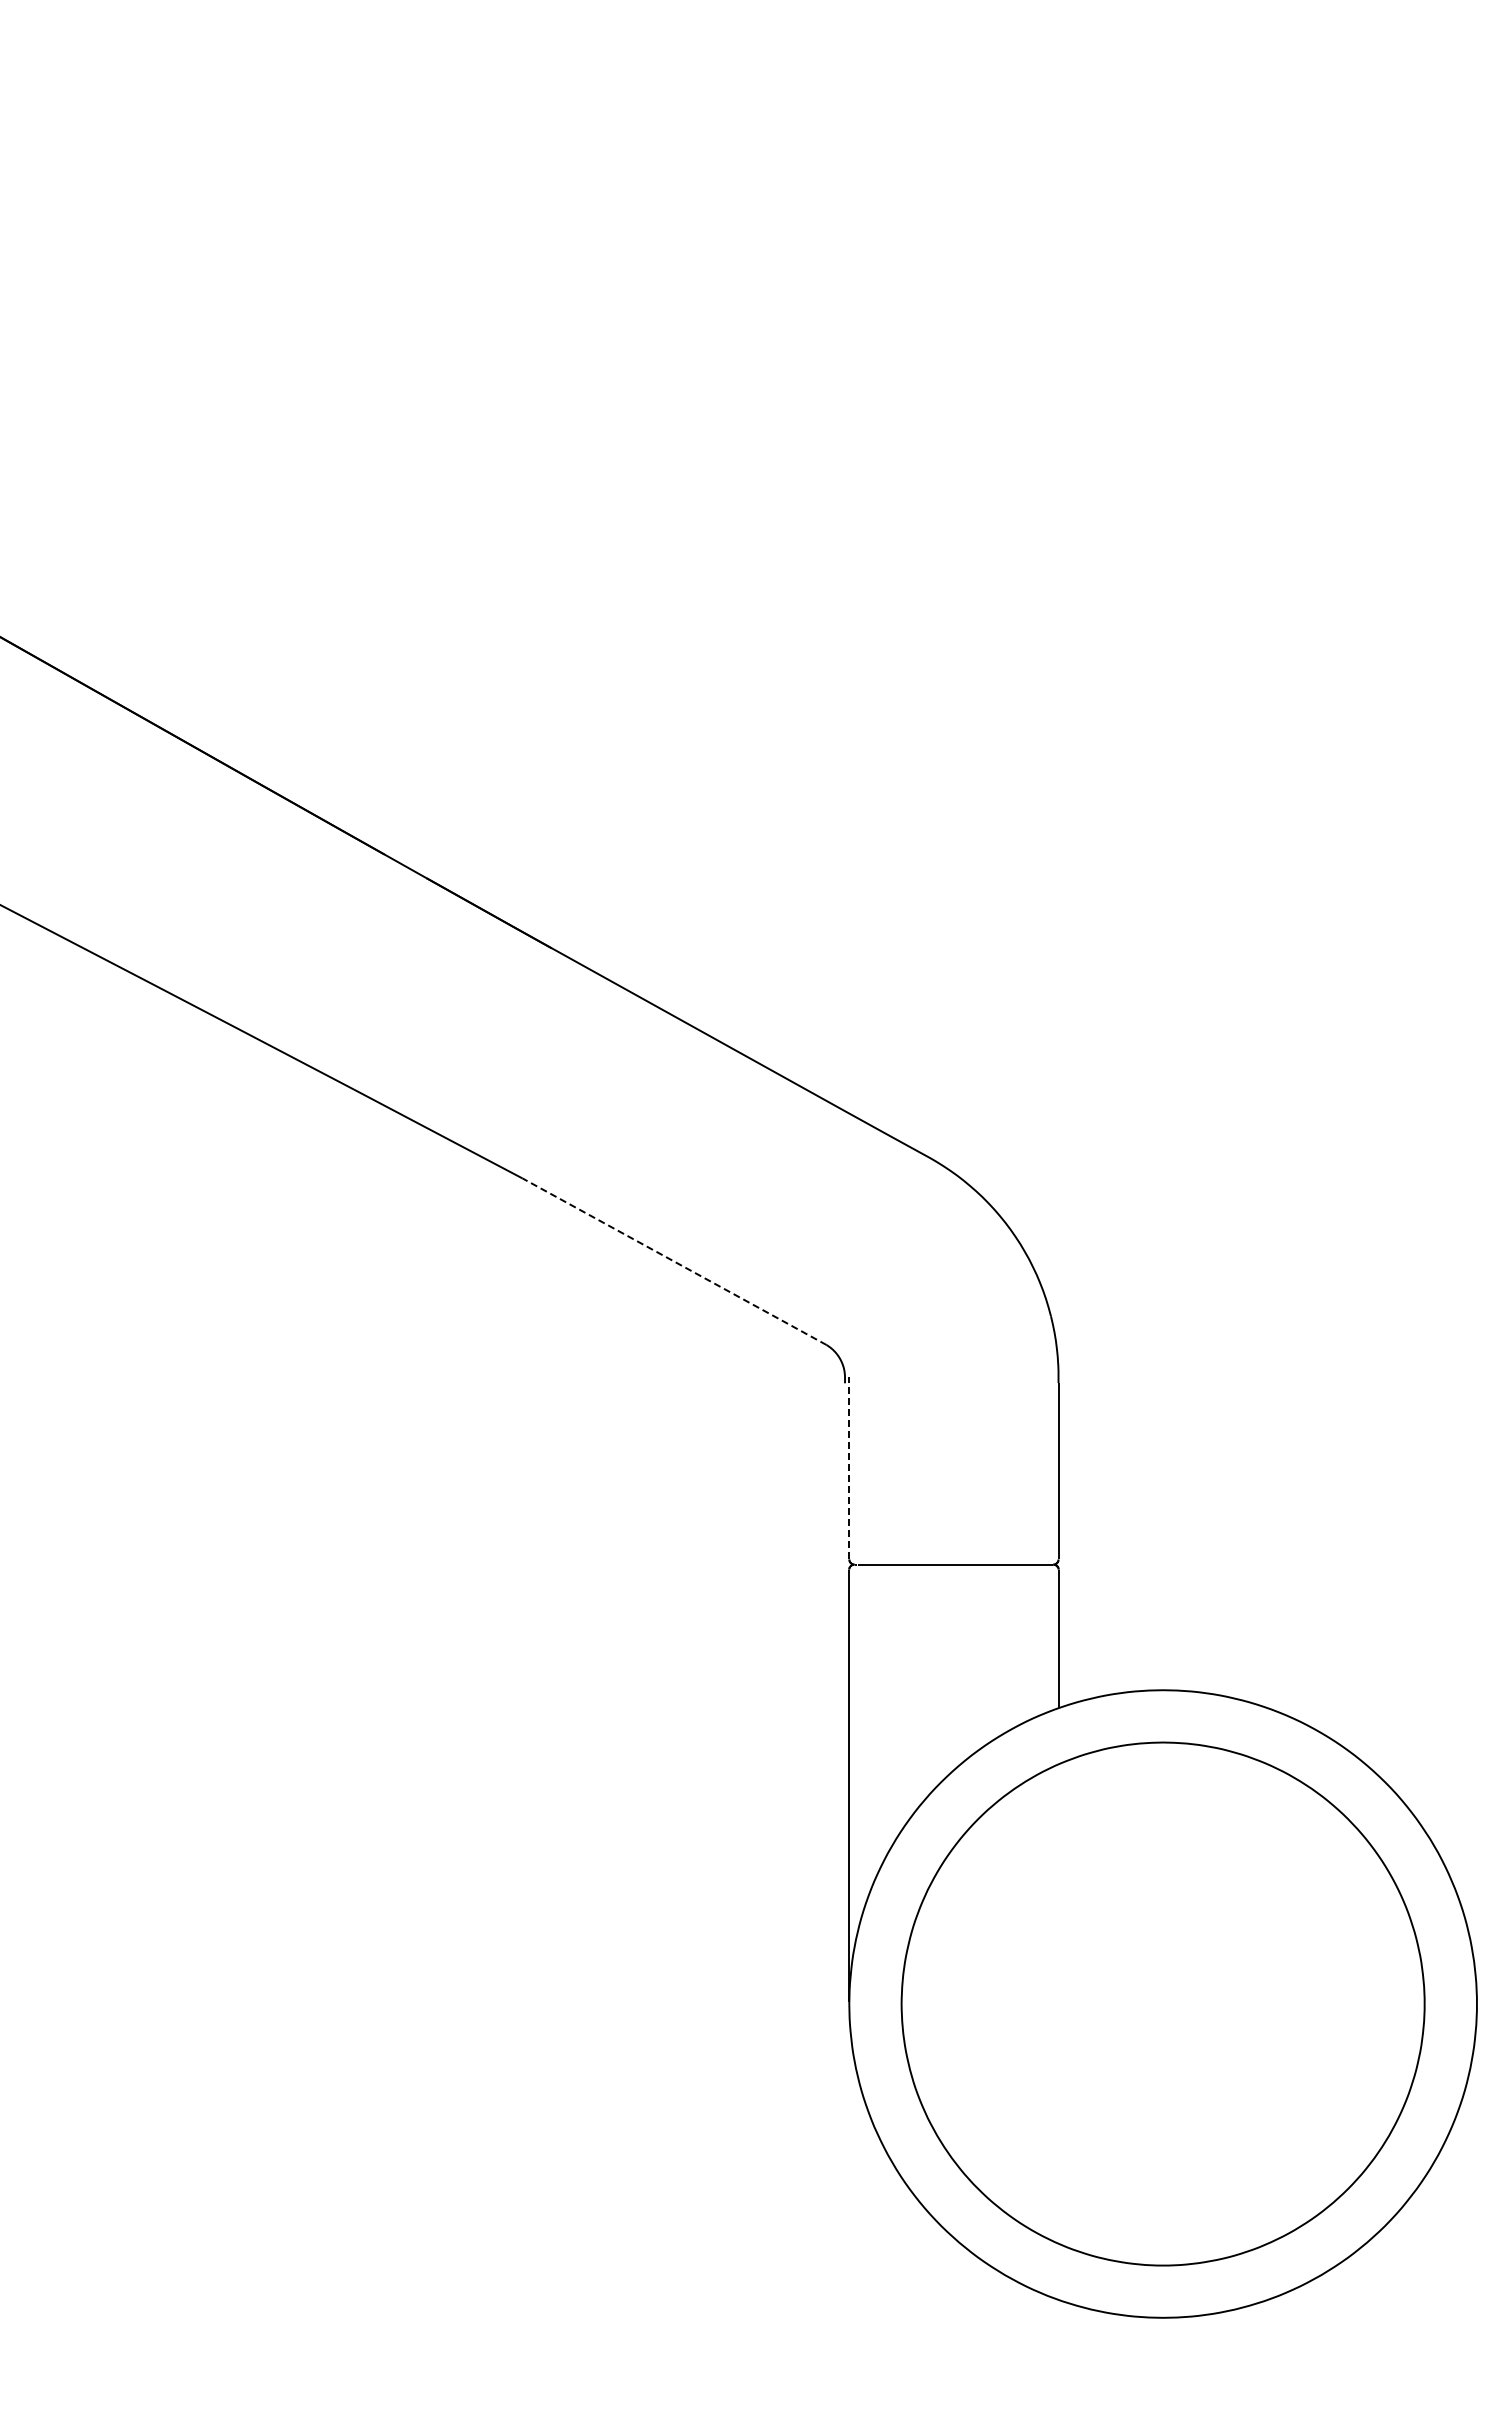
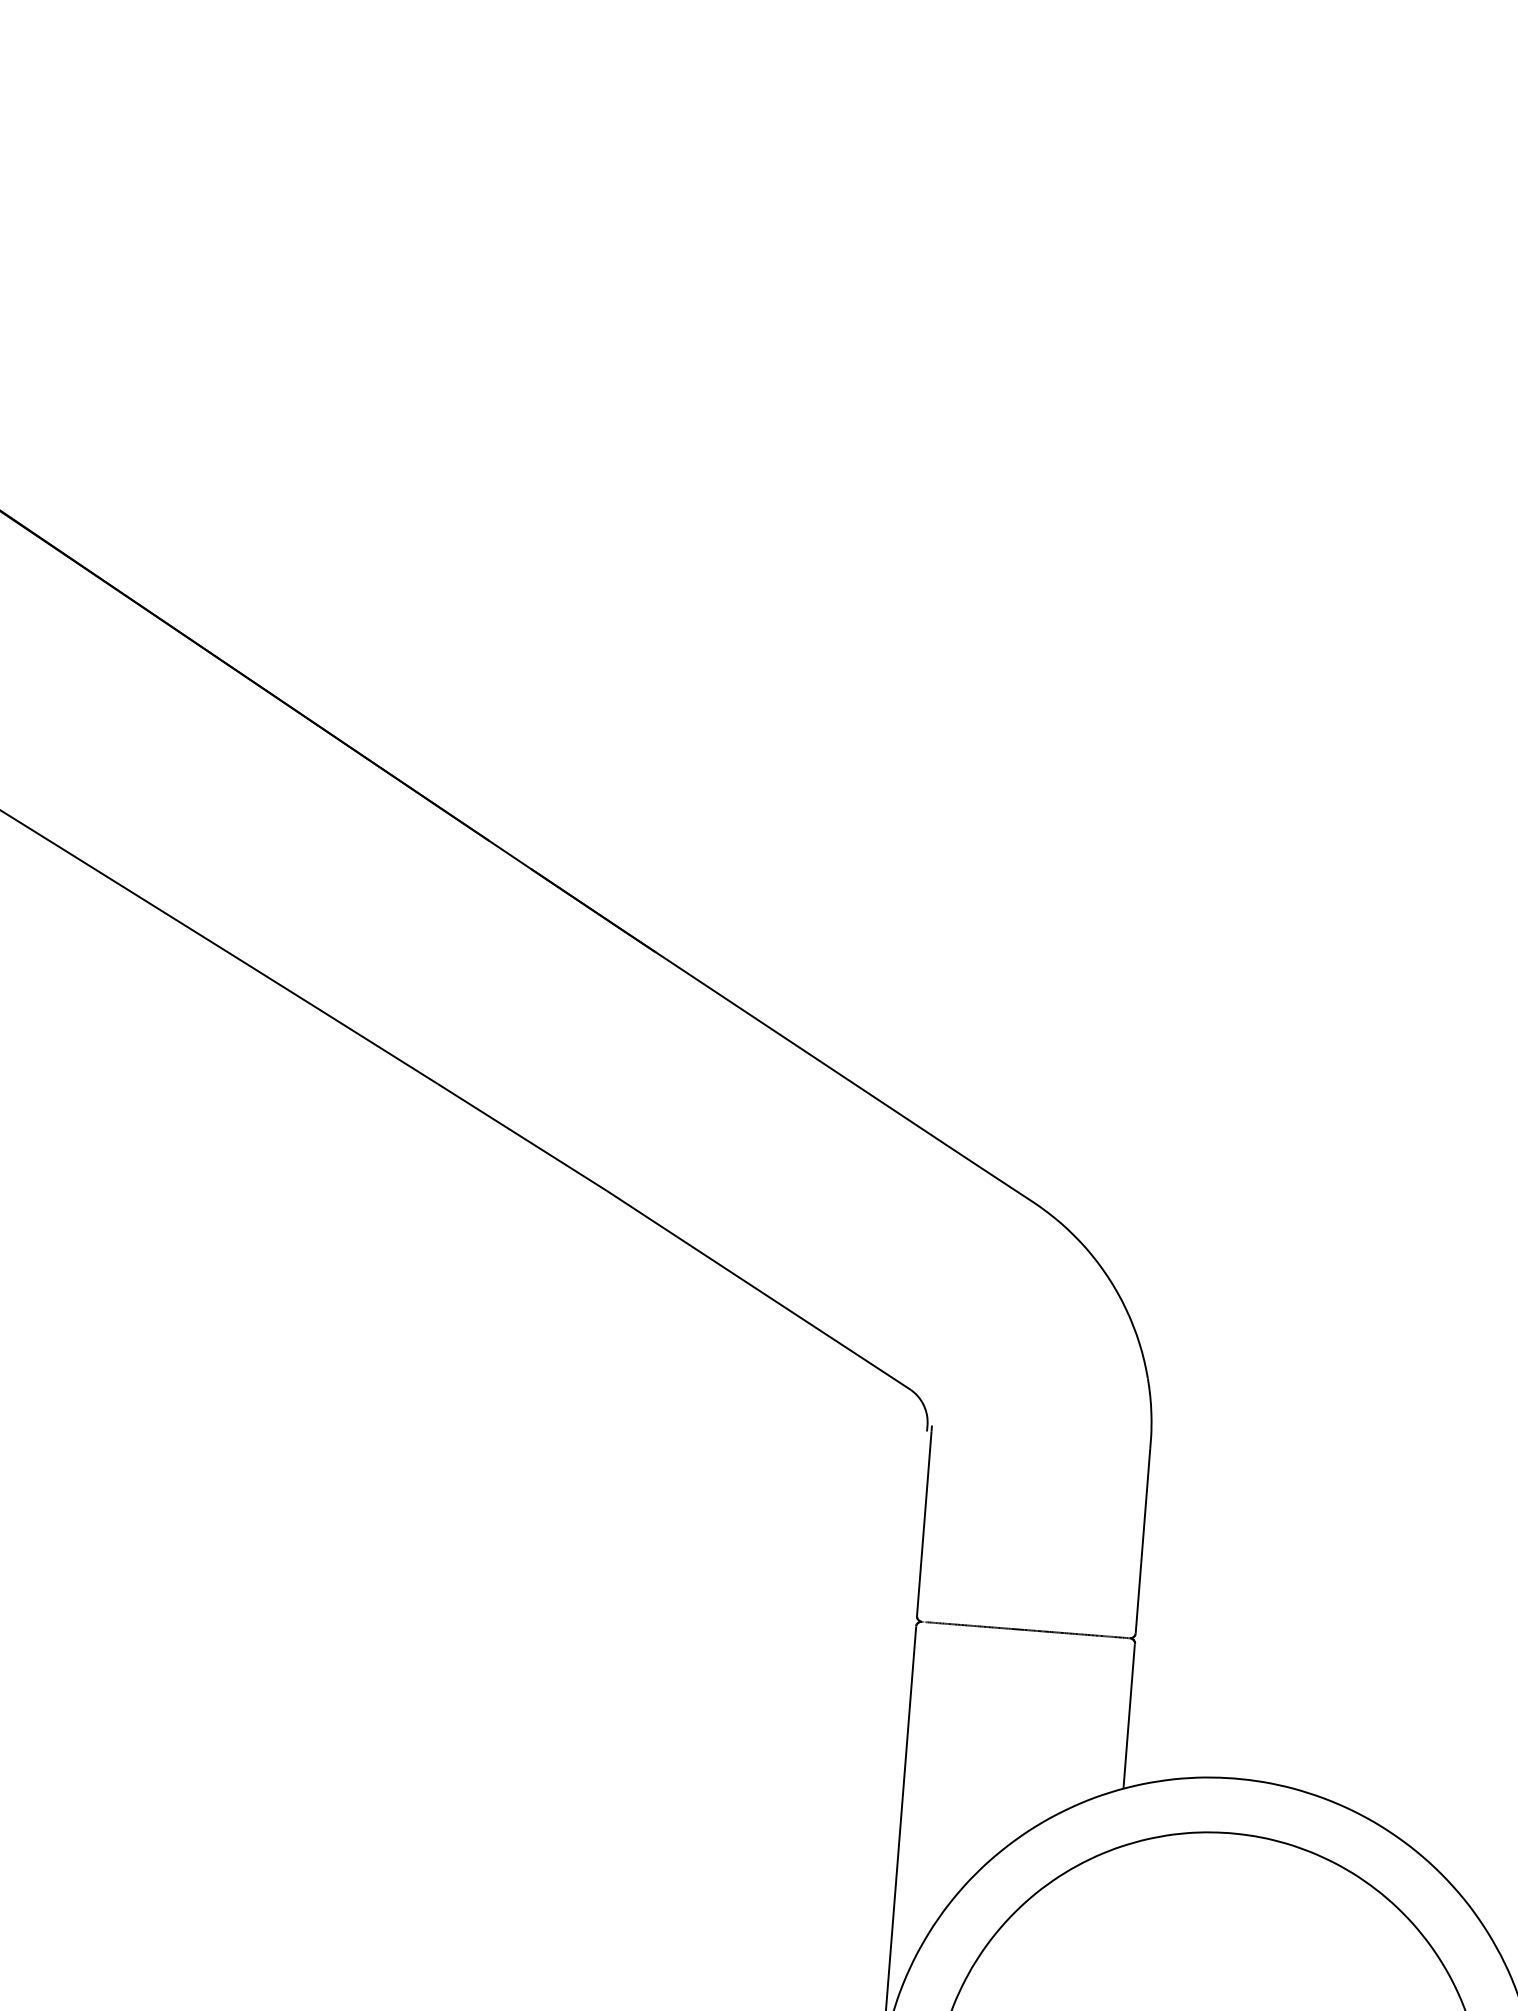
line: (674, 1261) -> (758, 1290), dashed -> solid
line: (849, 1470) -> (924, 1523), dashed -> solid

